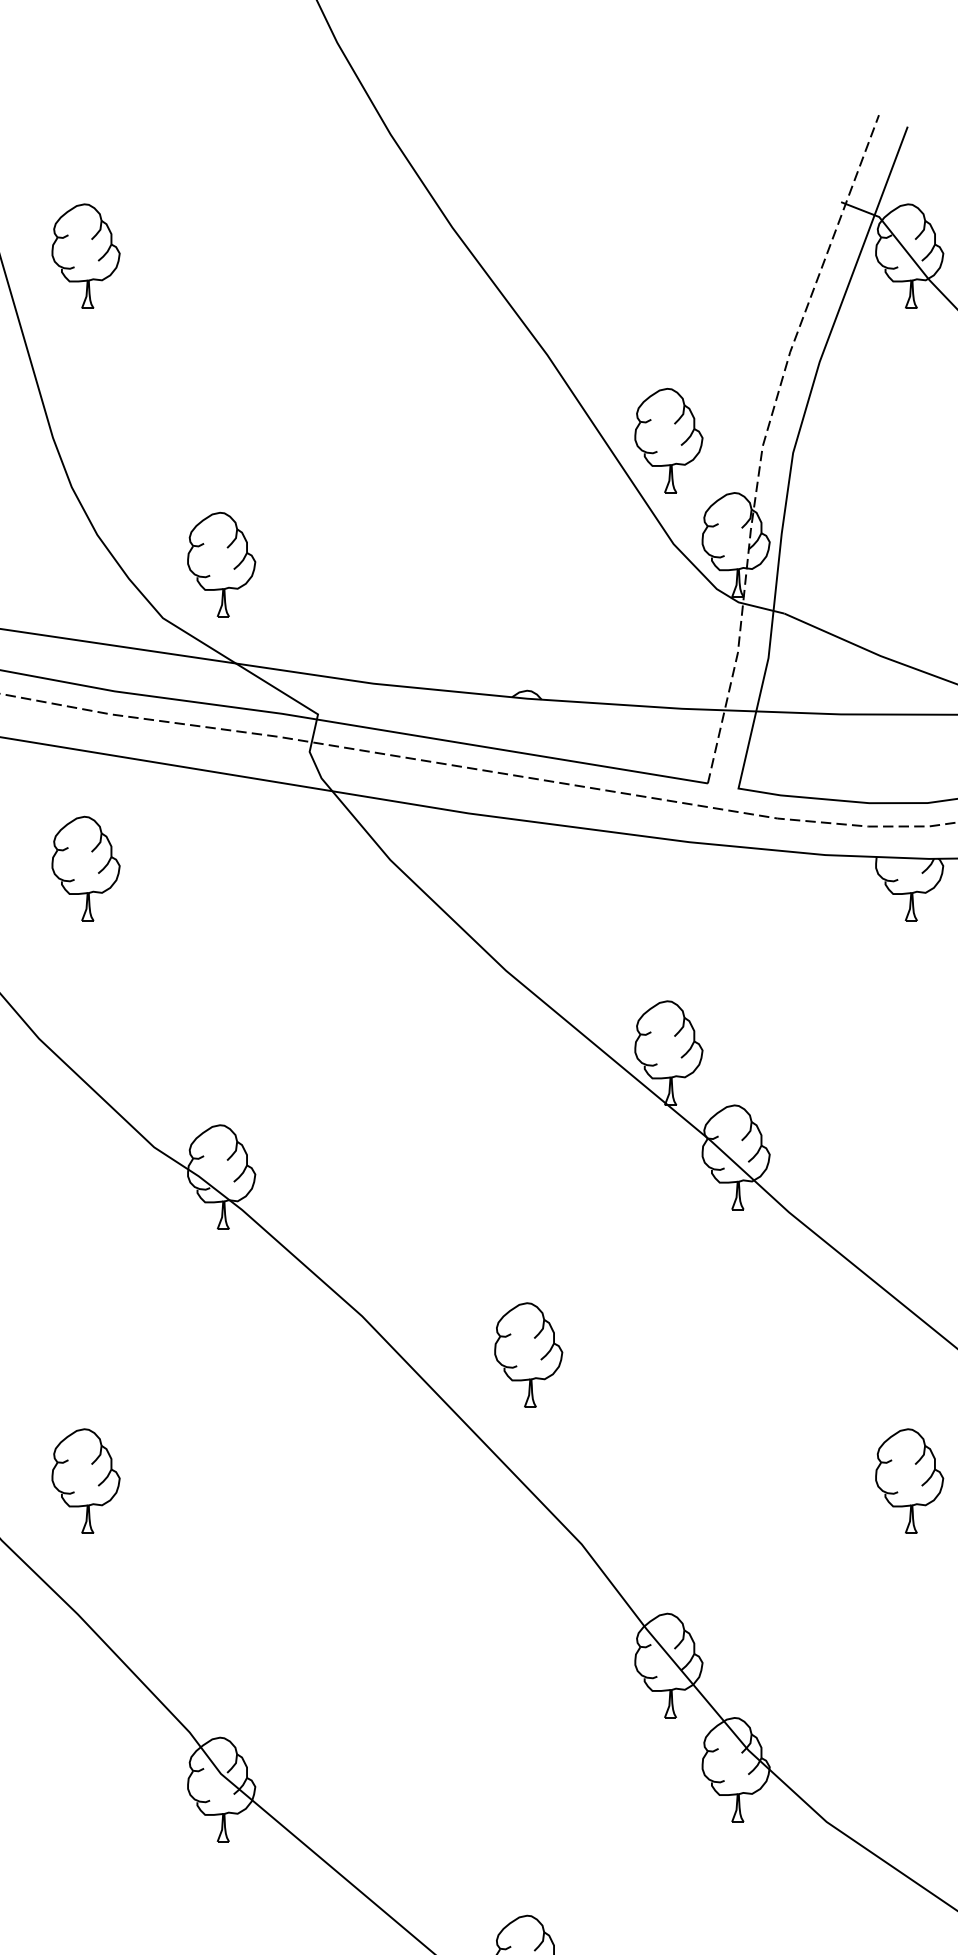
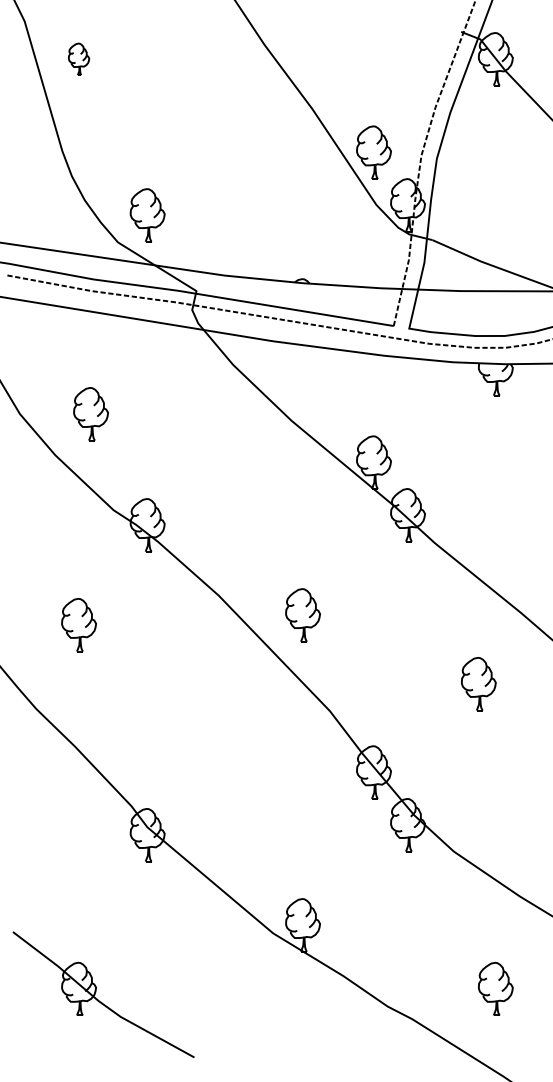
part: (84, 256) -> (78, 59), size x0.6
part: (84, 869) -> (90, 414), moved
part: (84, 1481) -> (78, 625), moved
part: (908, 1481) -> (478, 684), moved

